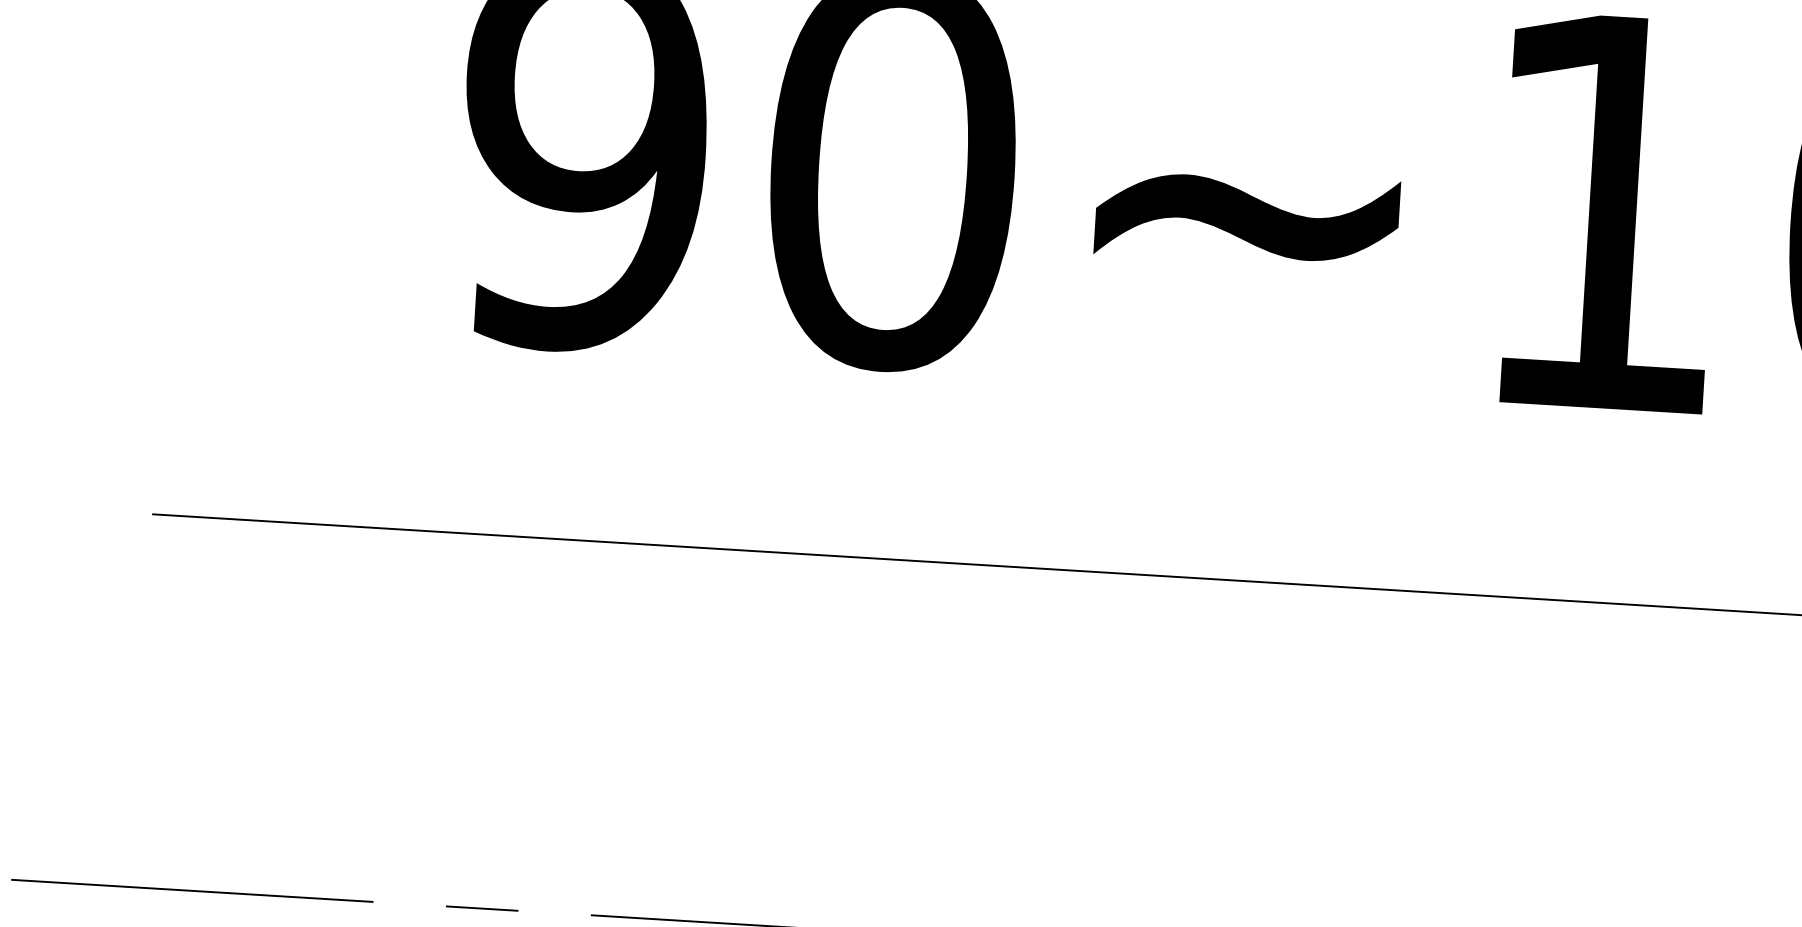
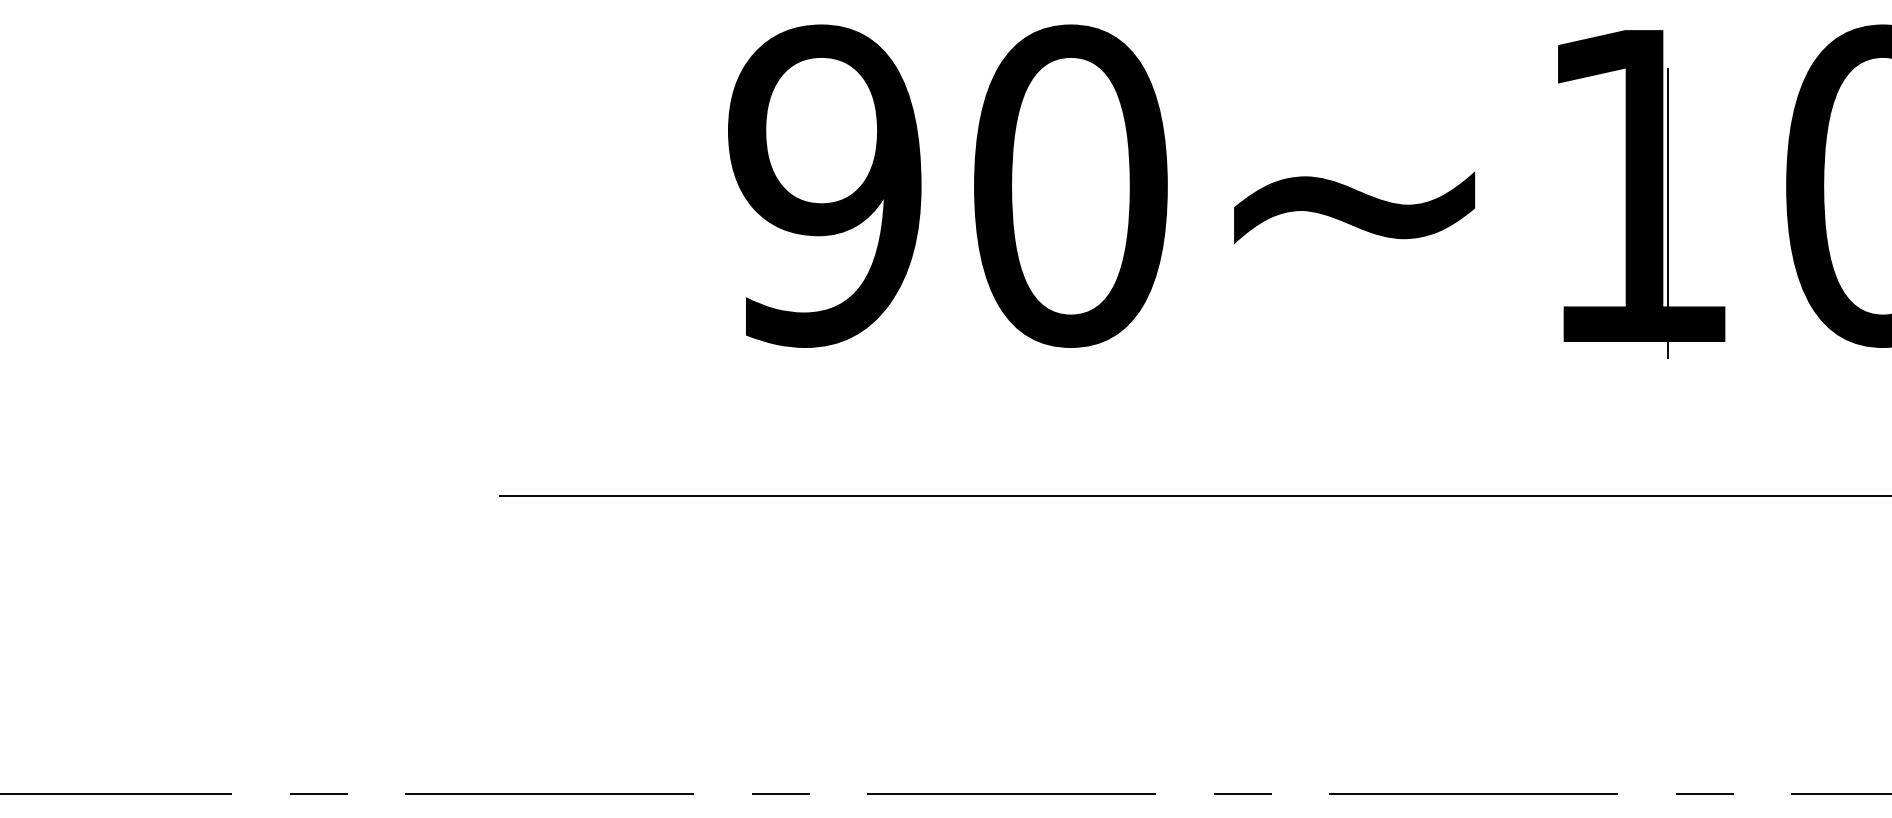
line: (1640, 247) -> (1668, 212), added

